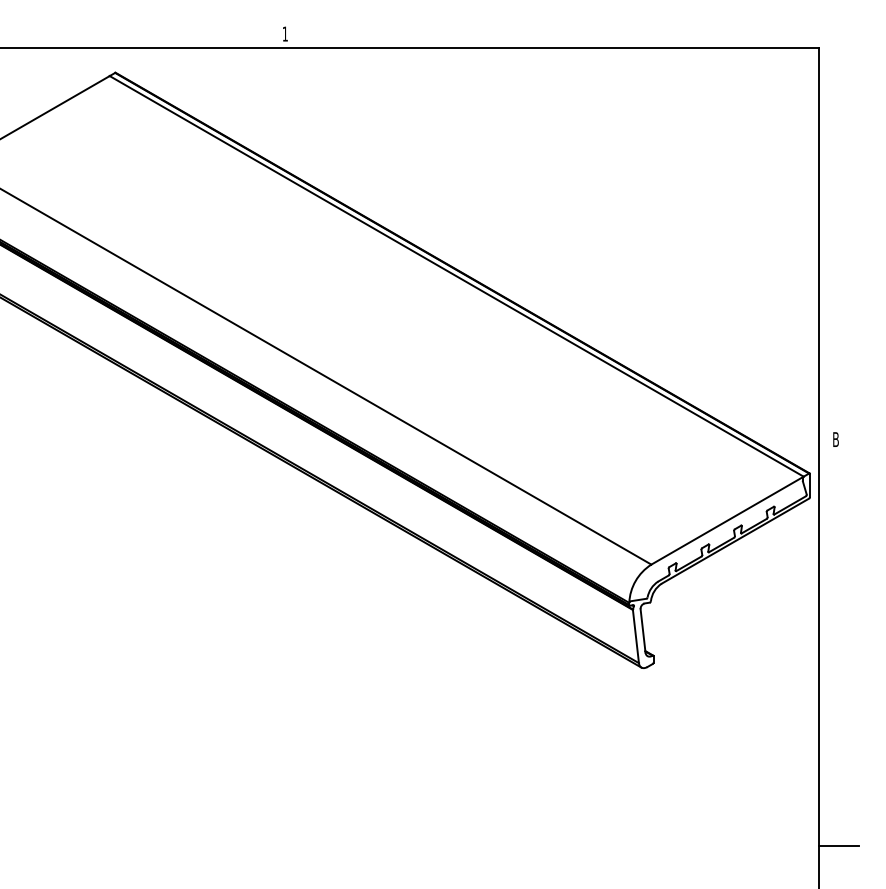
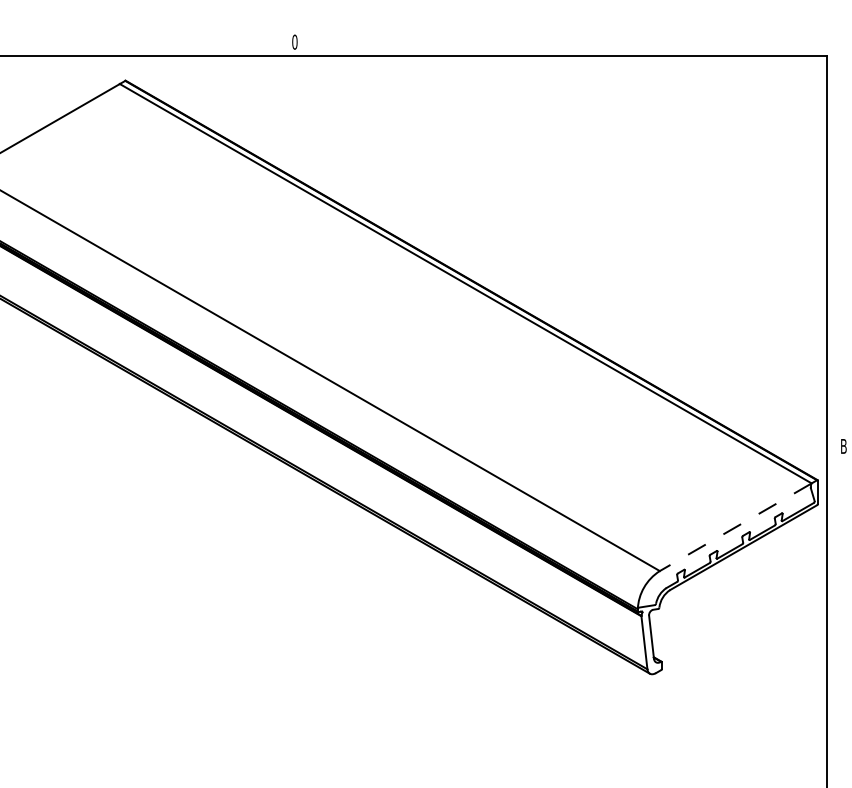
text: (285, 33) -> (295, 41), 1 -> 0
line: (727, 520) -> (735, 527), solid -> dashed

